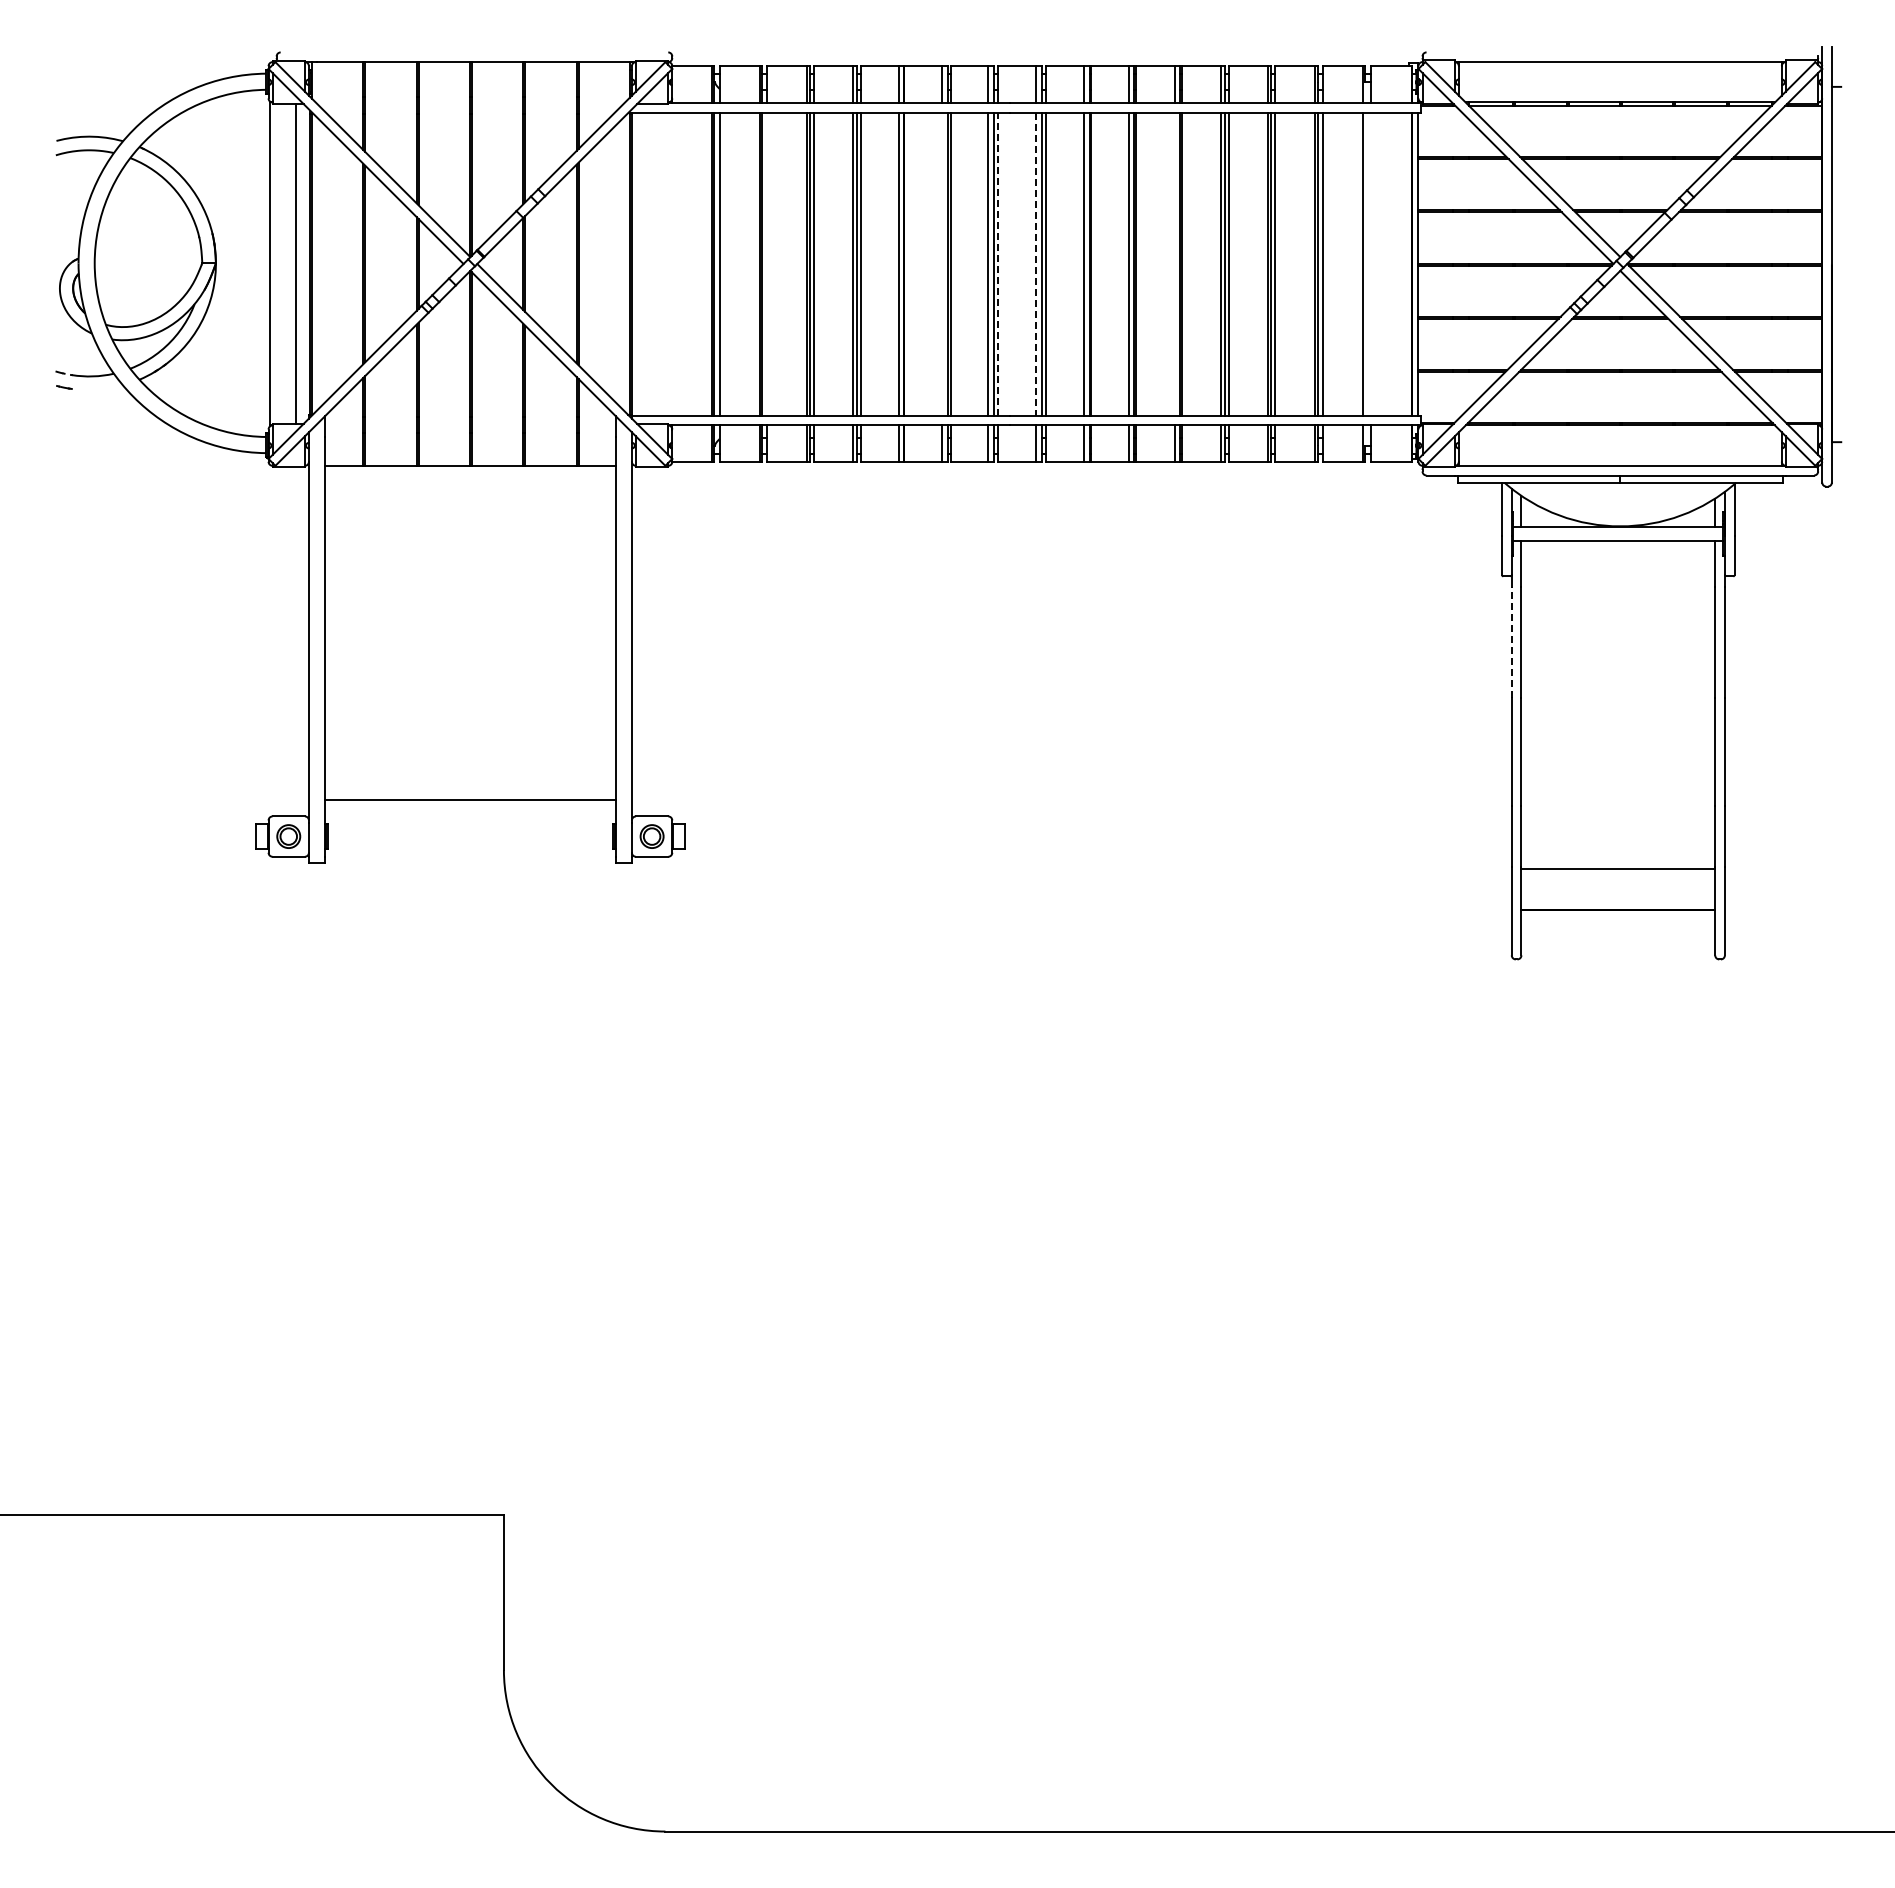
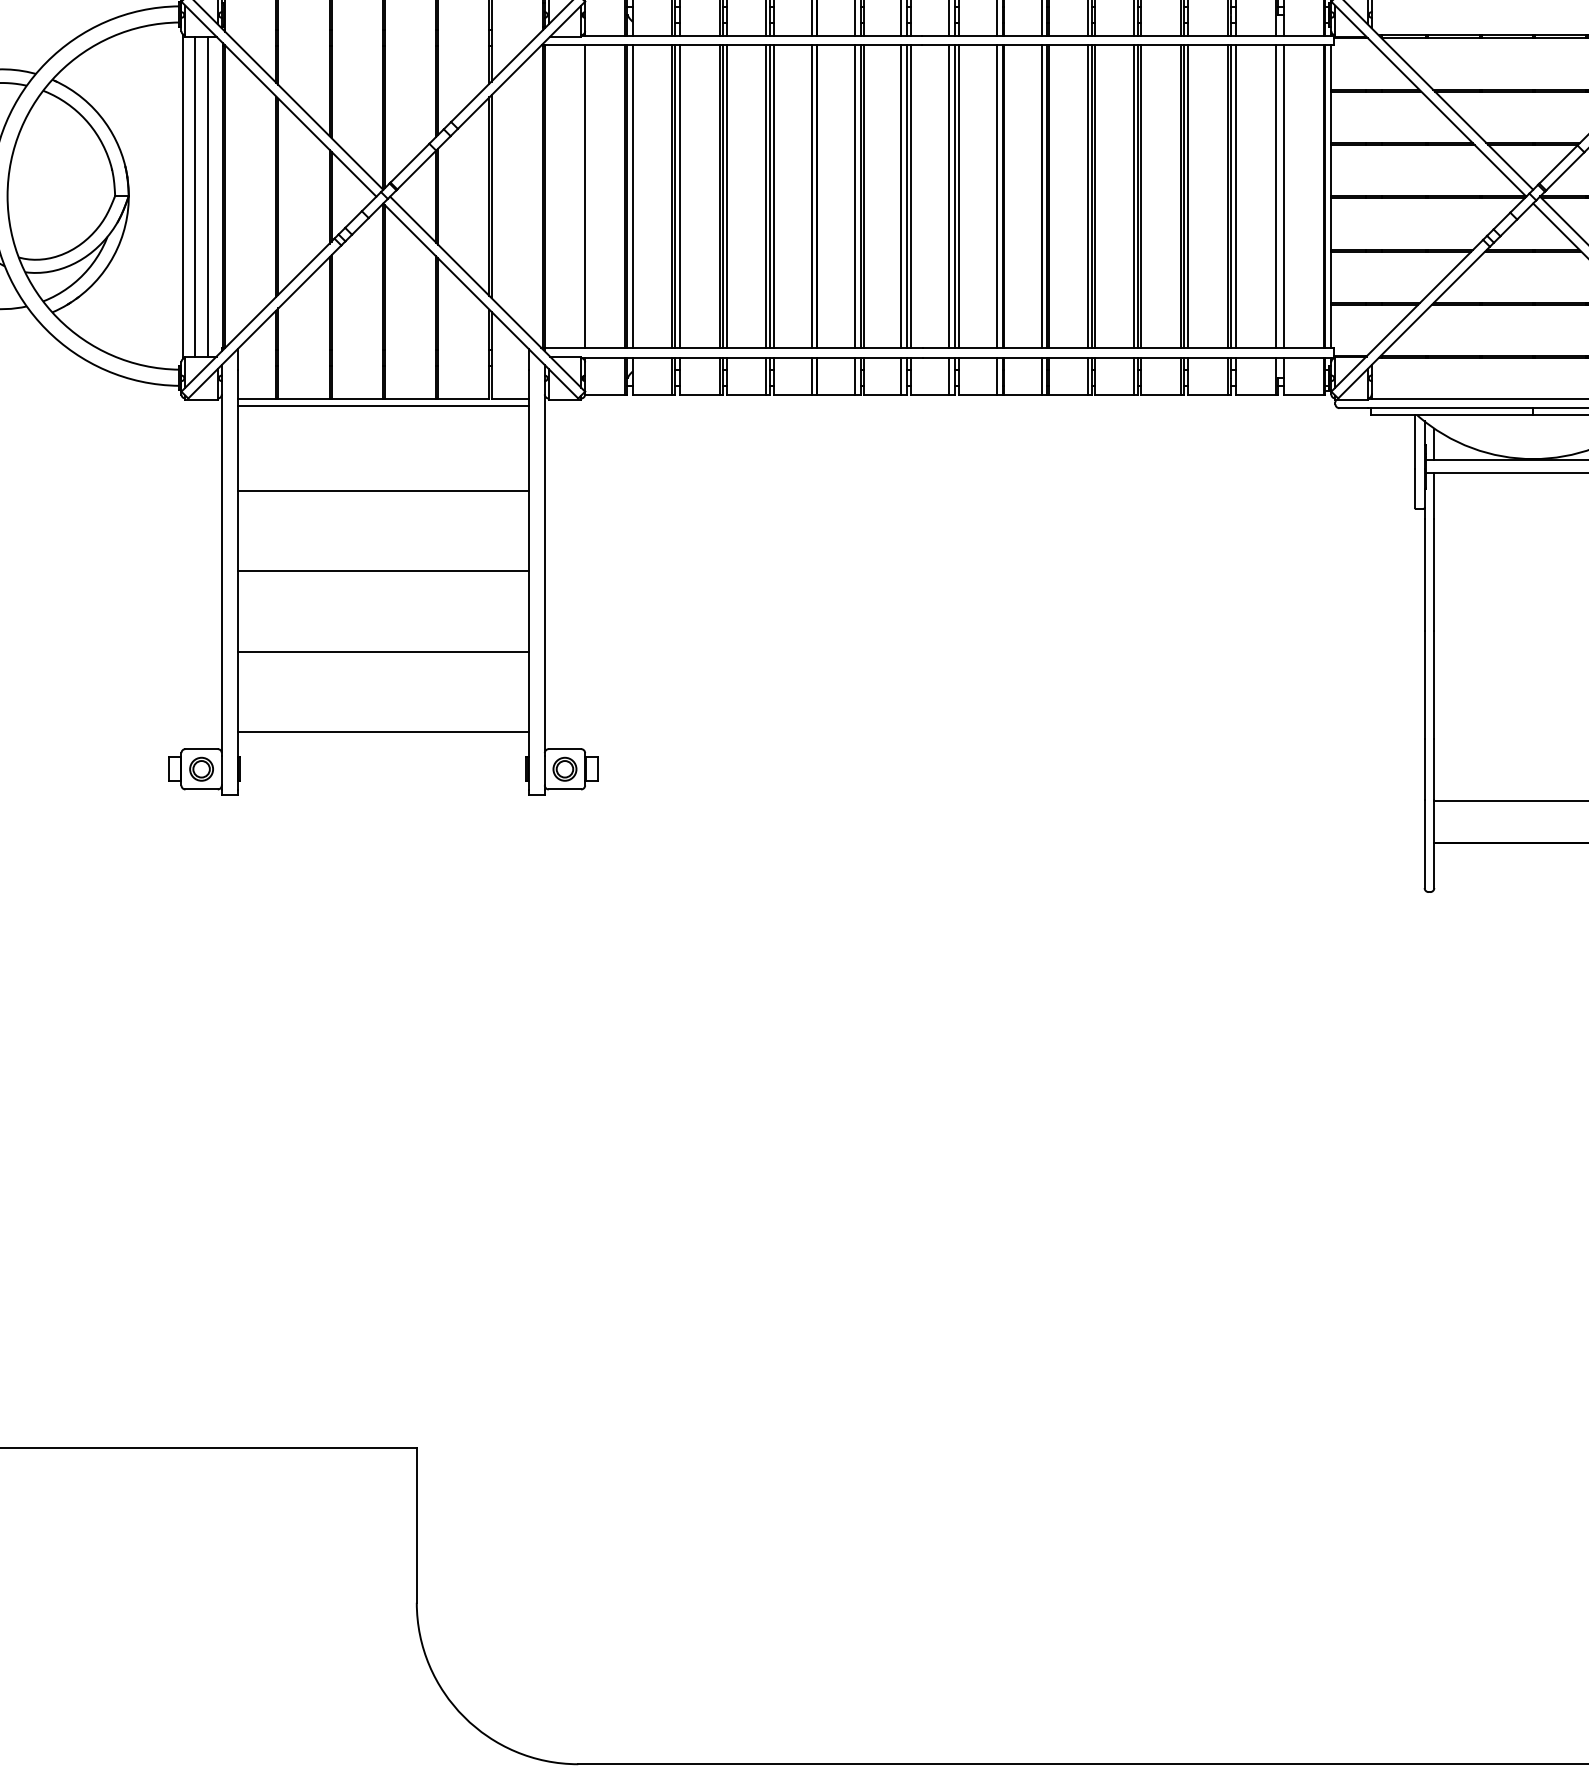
line: (282, 263) -> (195, 196), added
line: (672, 263) -> (585, 196), added
line: (767, 263) -> (680, 196), added
line: (942, 263) -> (855, 196), added
line: (1174, 263) -> (1087, 196), added
line: (1371, 263) -> (1284, 196), added
line: (998, 264) -> (911, 197), dashed -> solid
line: (1035, 264) -> (948, 197), dashed -> solid
line: (470, 473) -> (383, 406), added
line: (470, 558) -> (383, 491), added
line: (470, 638) -> (383, 571), added
line: (1511, 642) -> (1424, 575), dashed -> solid
line: (470, 719) -> (383, 652), added

